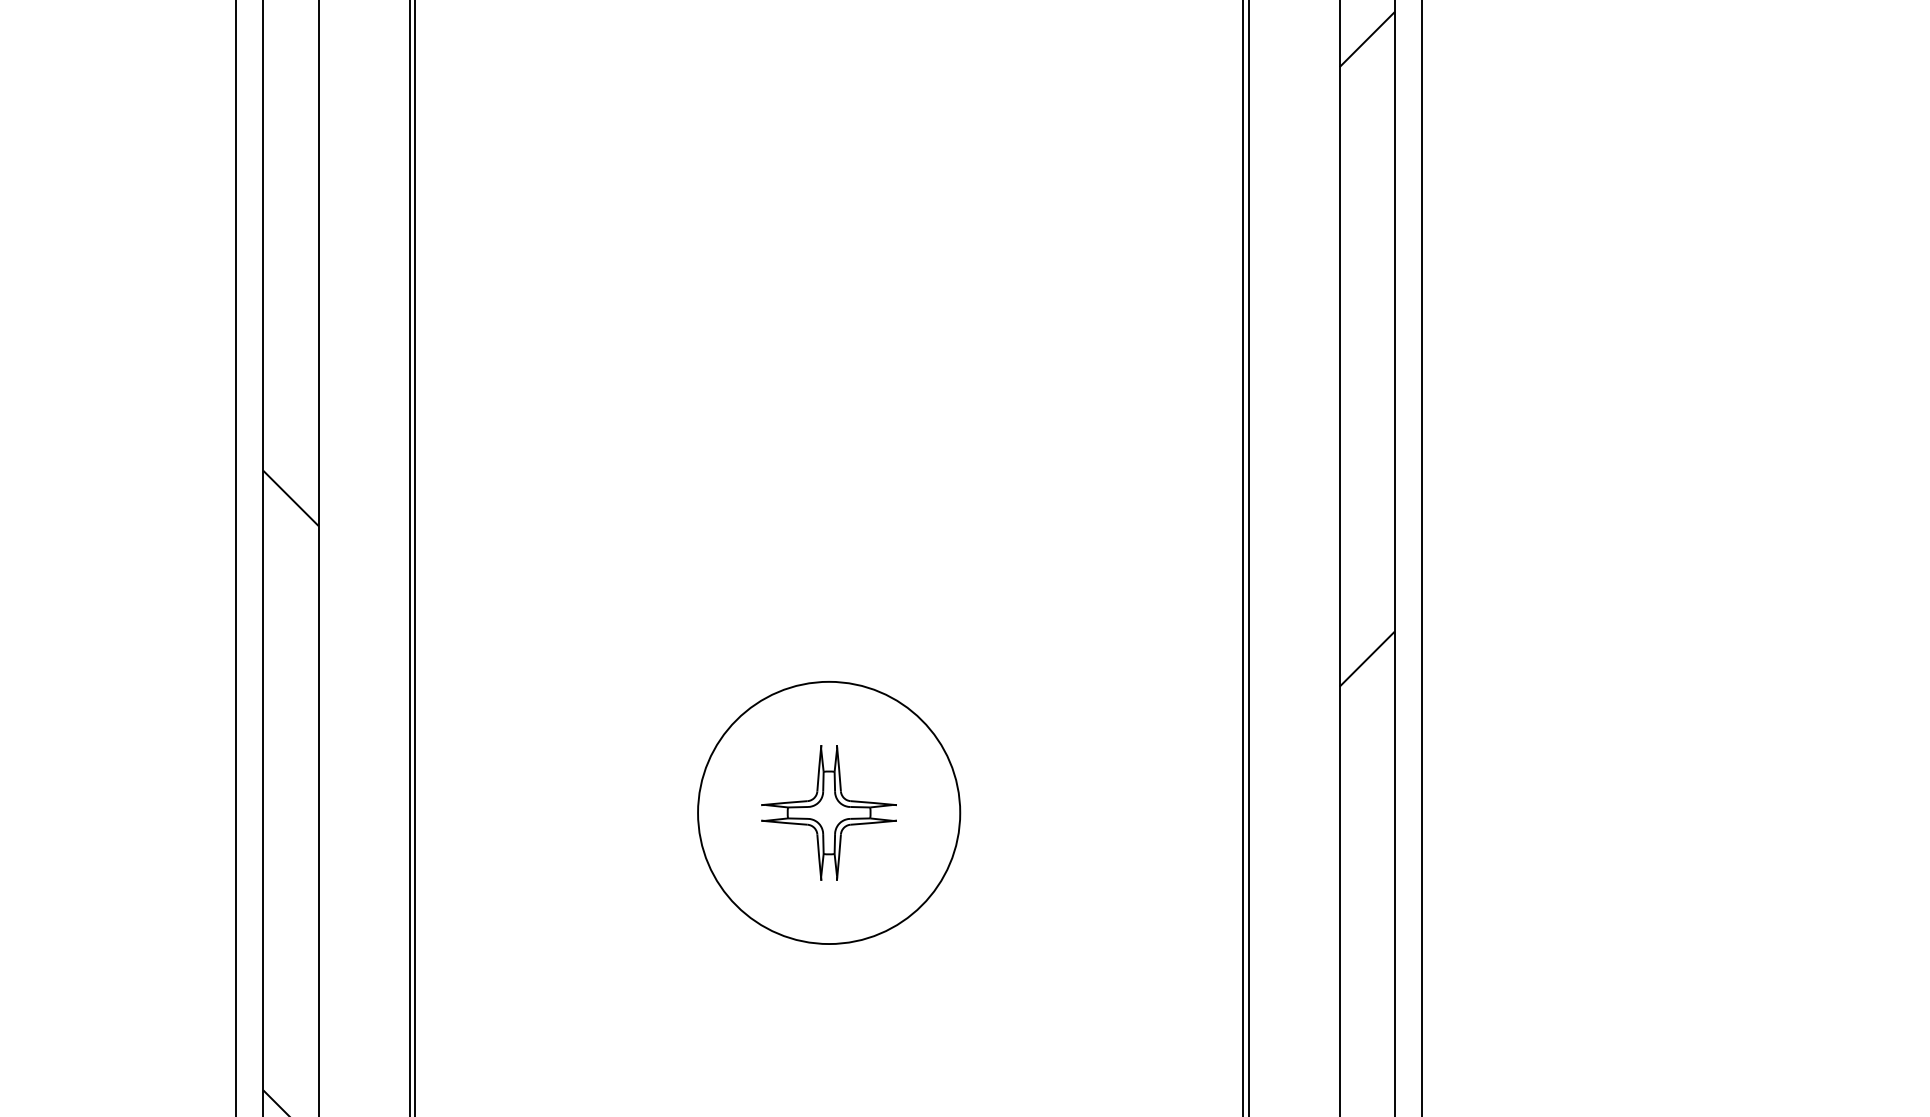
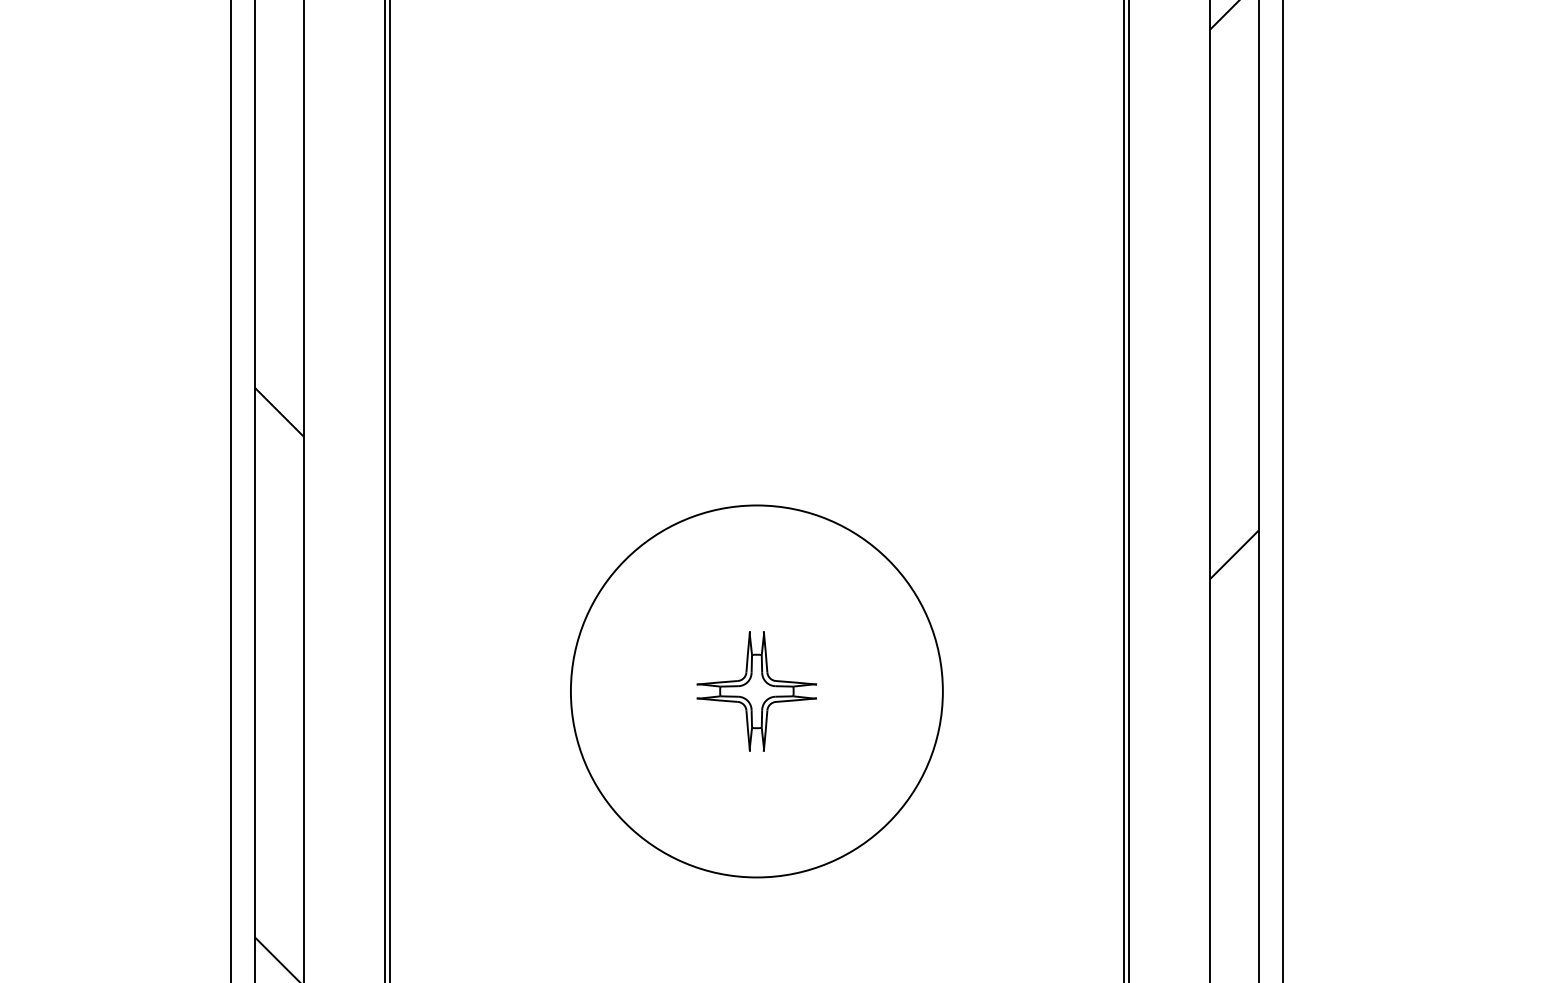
circle: (829, 812) -> (757, 691), size x1.6

